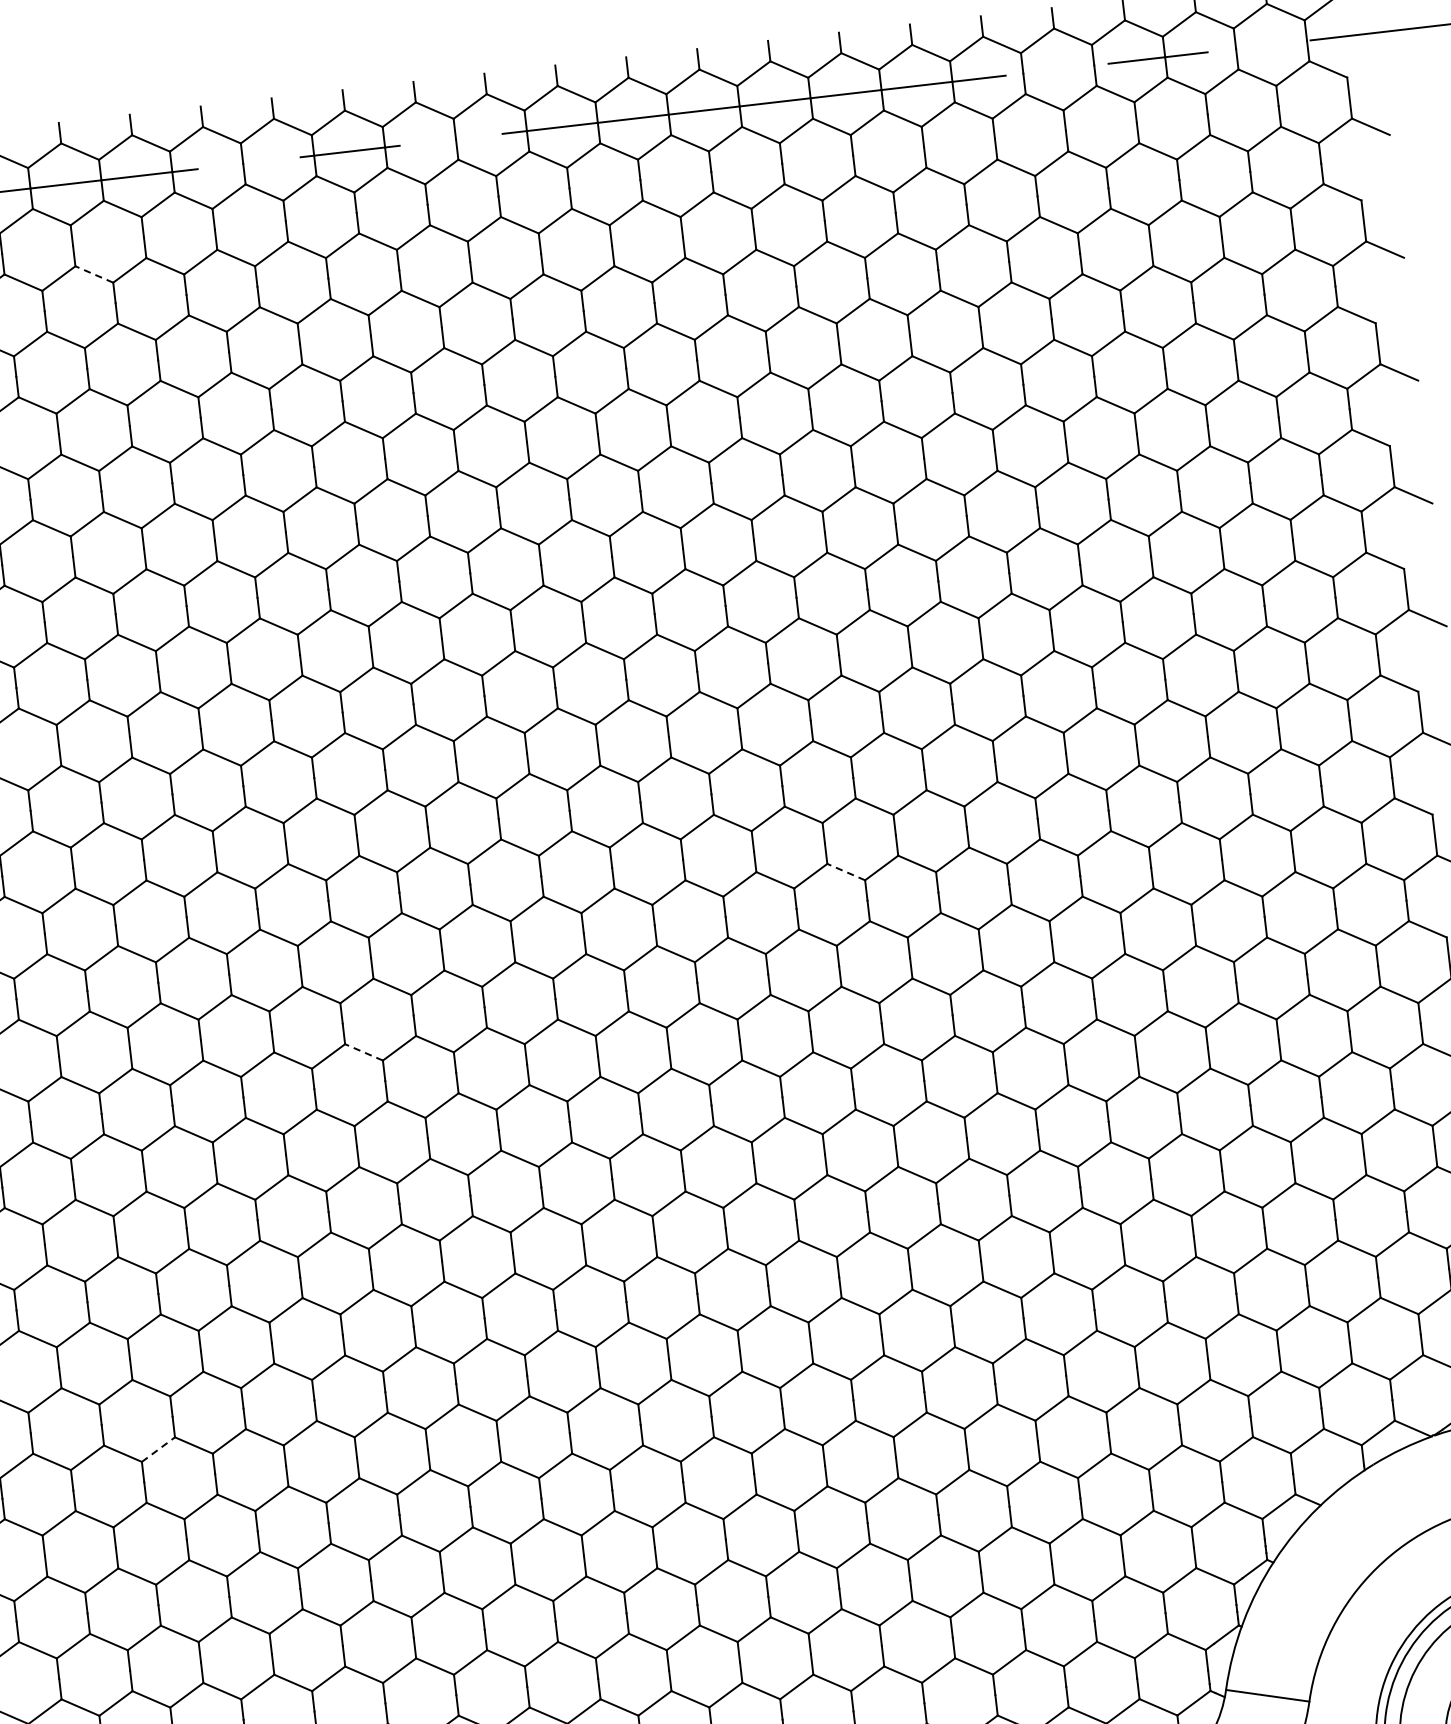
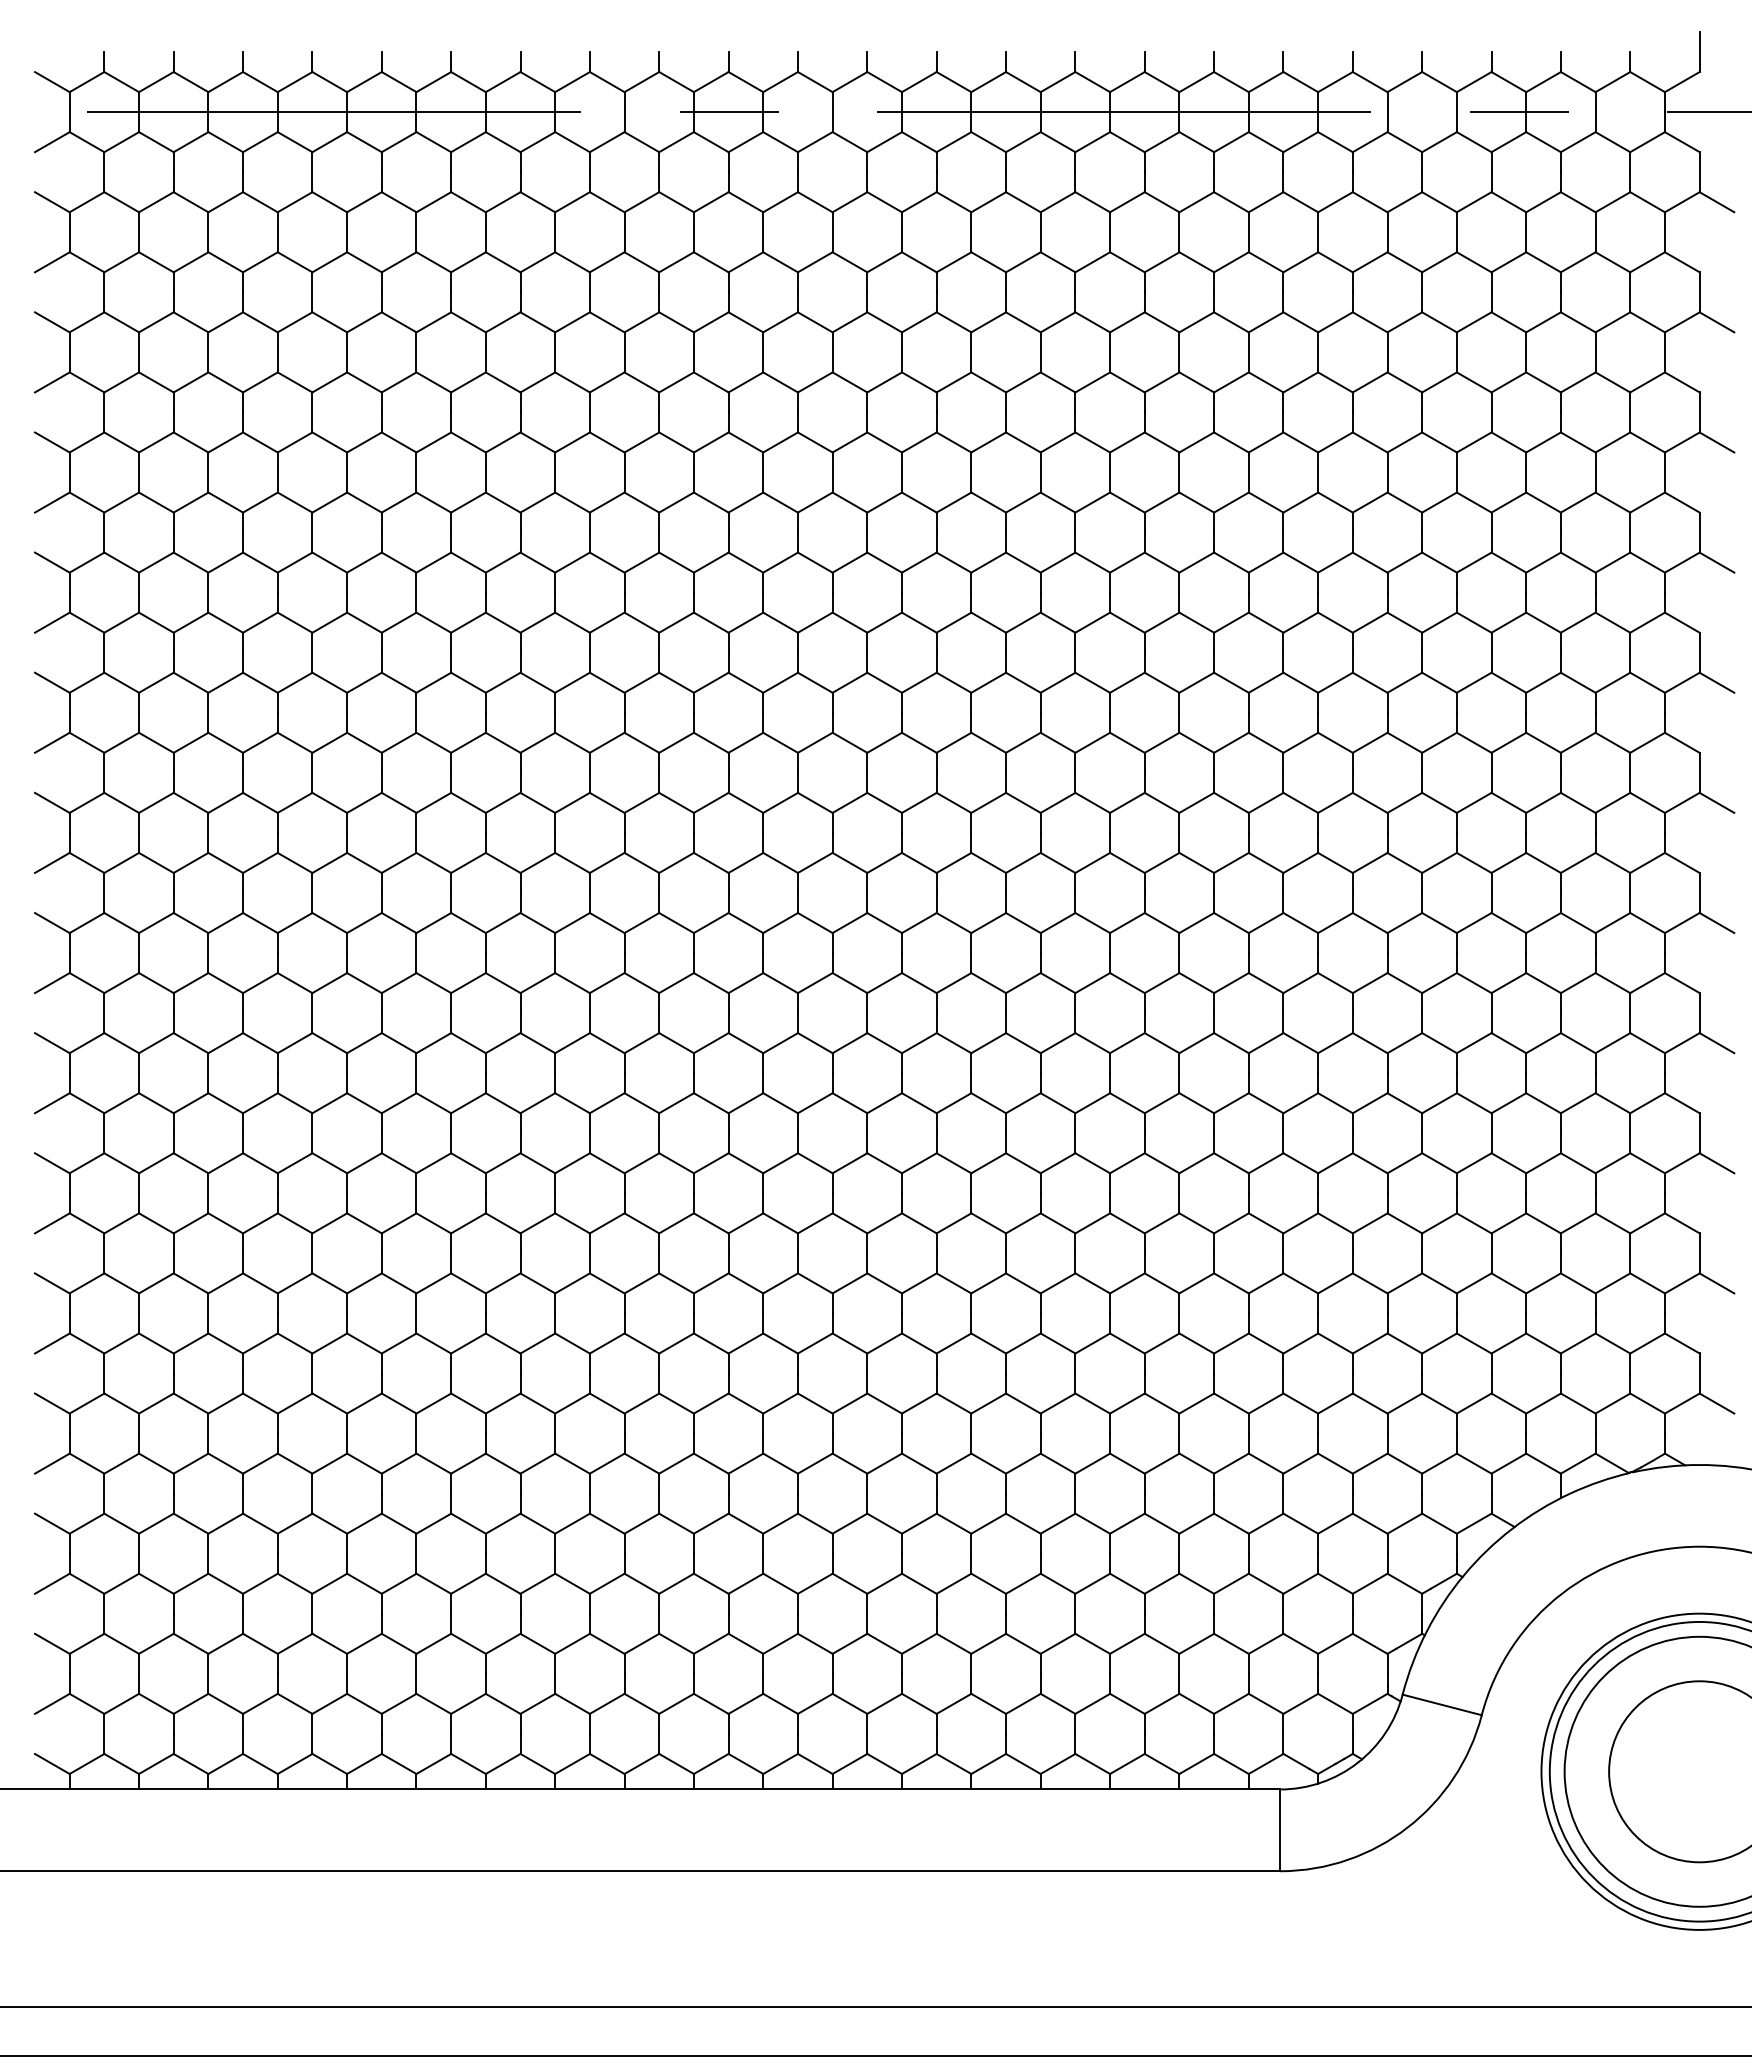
line: (94, 273) -> (468, 201), dashed -> solid
line: (845, 871) -> (1126, 862), dashed -> solid
line: (363, 1051) -> (641, 982), dashed -> solid
line: (158, 1449) -> (399, 1343), dashed -> solid

